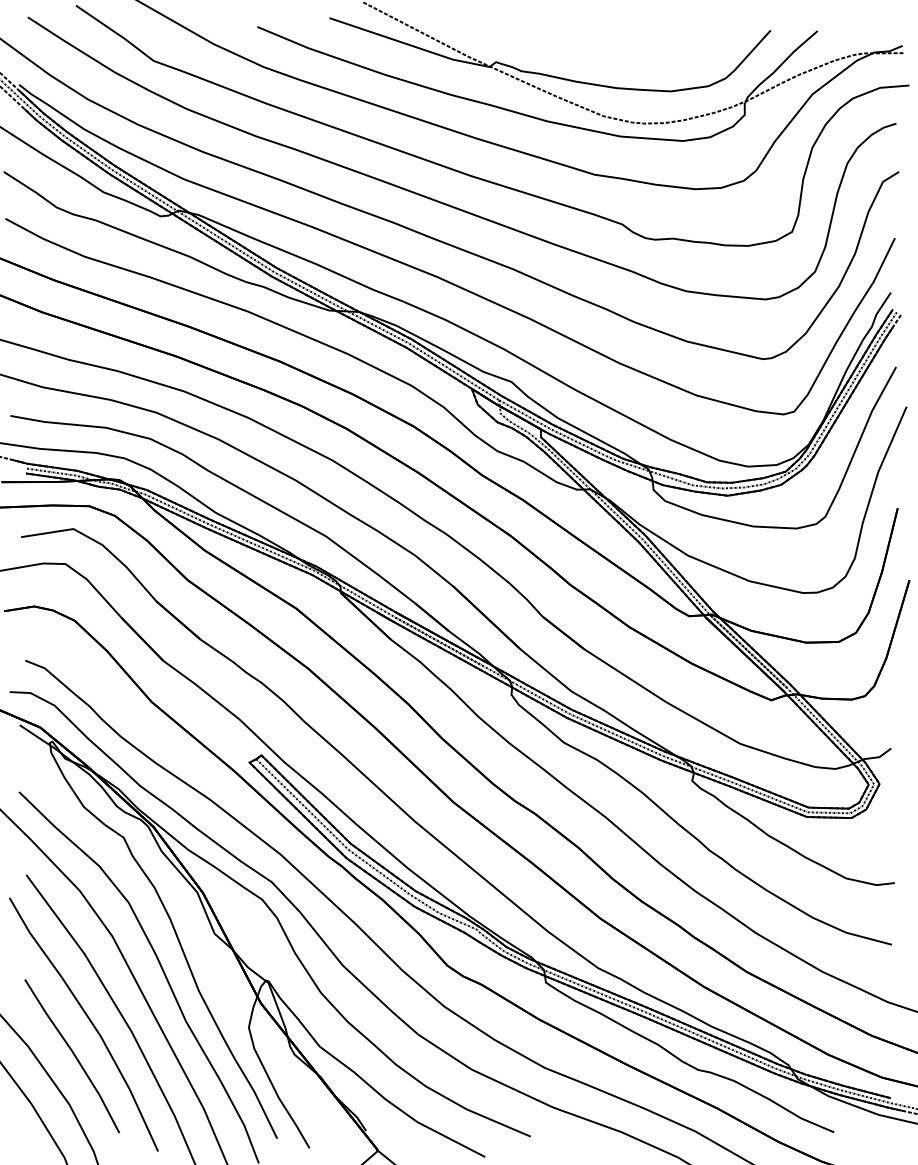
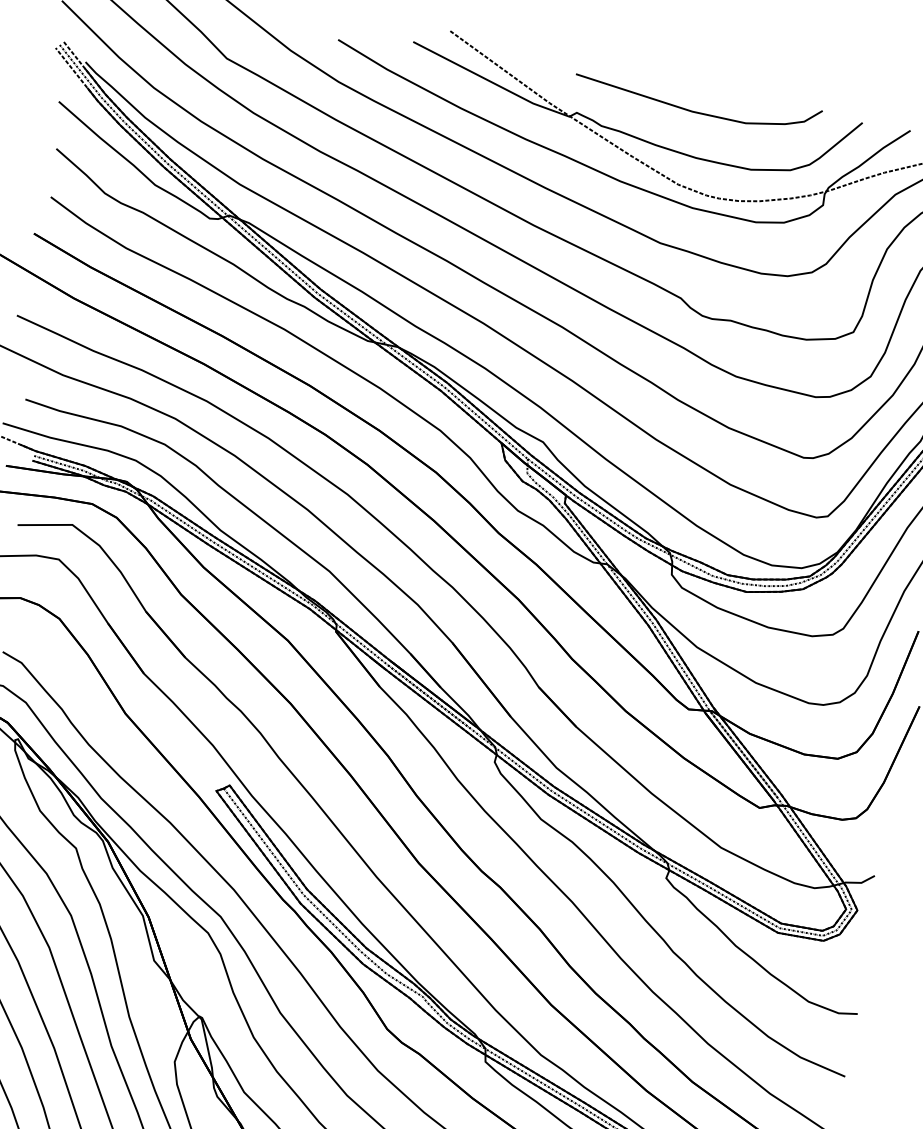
curve: (610, 43) -> (696, 111), added

